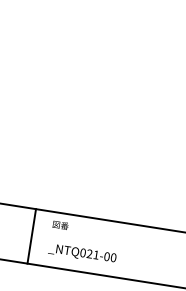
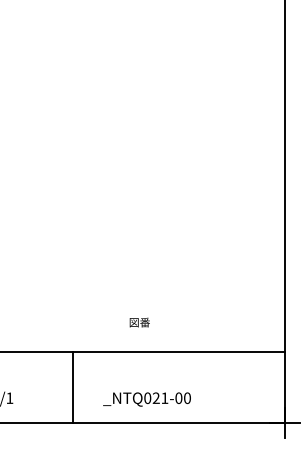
text: (60, 225) -> (139, 322), moved
line: (32, 235) -> (73, 386), moved
text: (82, 253) -> (146, 399), moved

